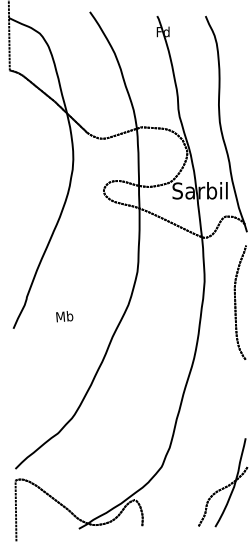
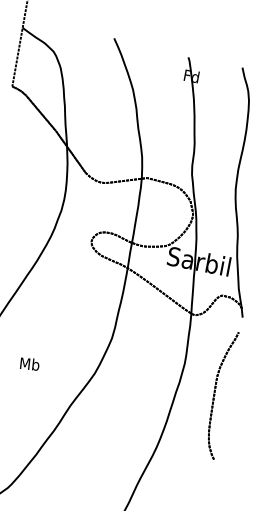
text: (64, 316) -> (29, 364), moved

